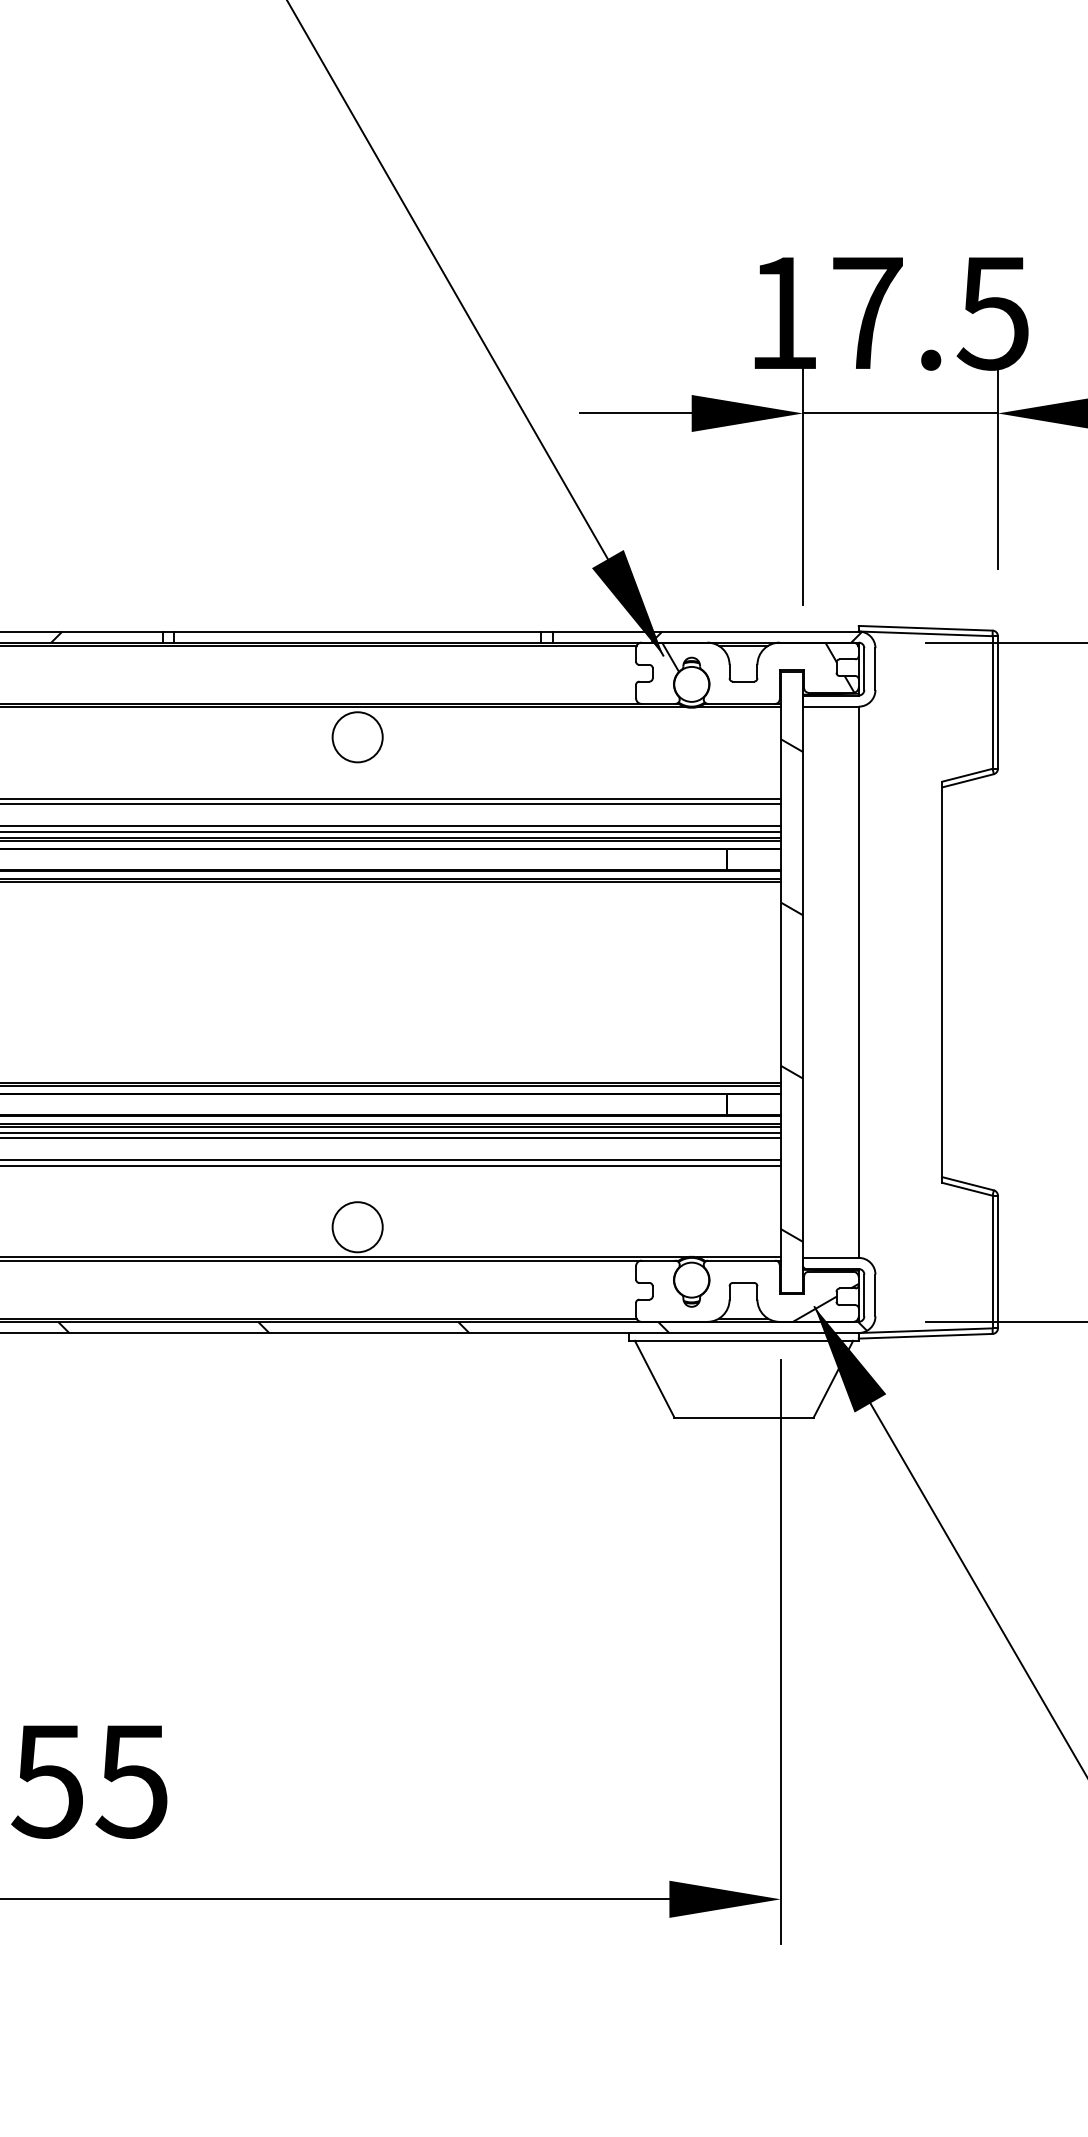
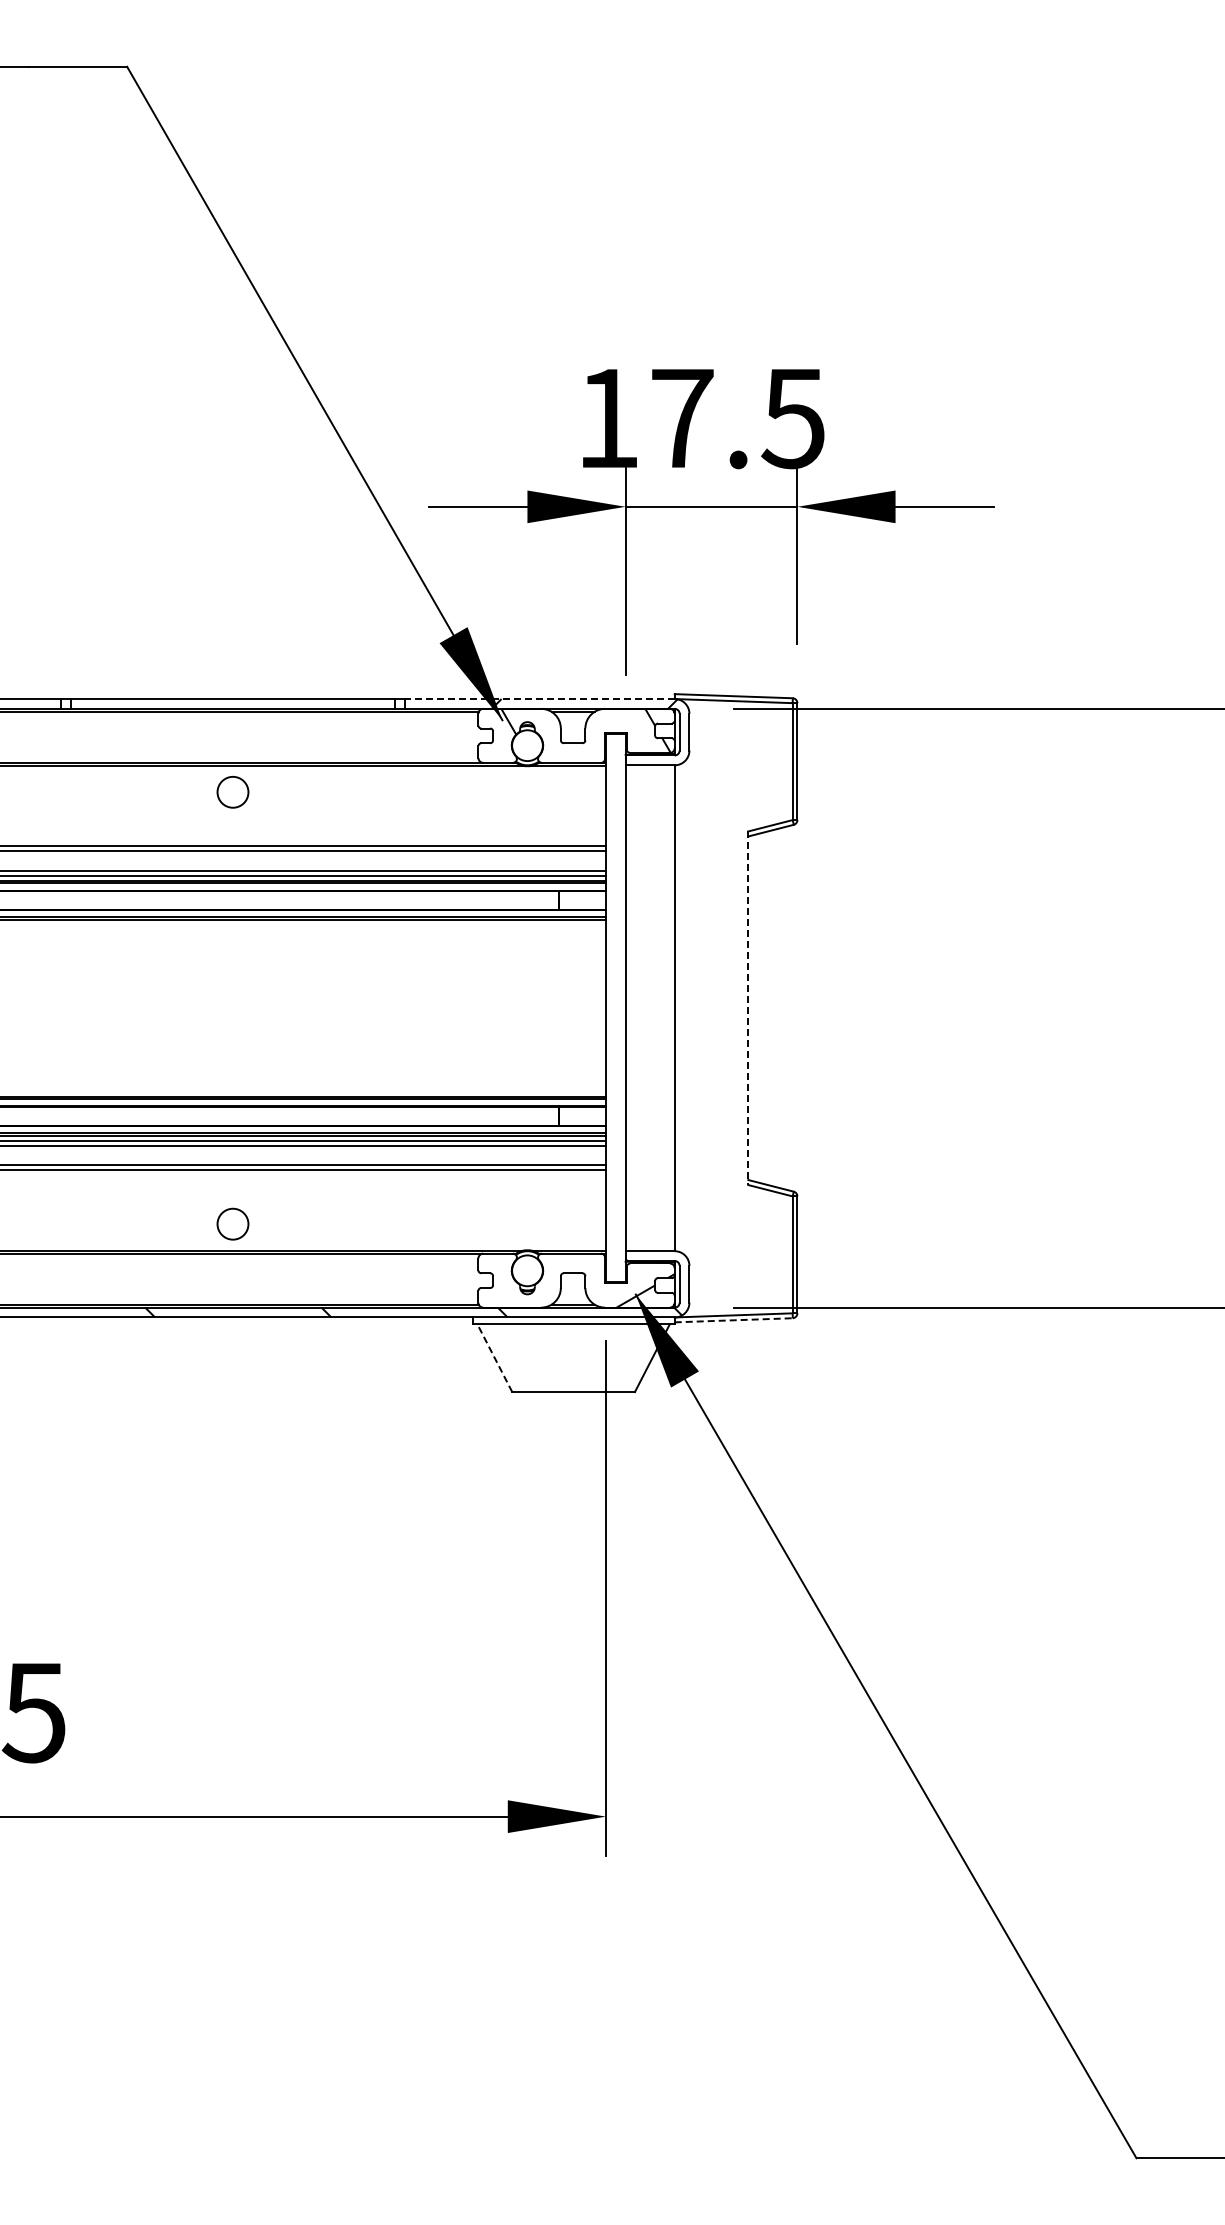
line: (705, 632) -> (539, 699), solid -> dashed
circle: (357, 737) -> (232, 792), size x0.7
line: (942, 982) -> (748, 1008), solid -> dashed
hatch: (791, 990) -> (615, 1015), removed
circle: (357, 1227) -> (232, 1224), size x0.7
line: (926, 1336) -> (734, 1320), solid -> dashed
line: (654, 1378) -> (494, 1357), solid -> dashed

